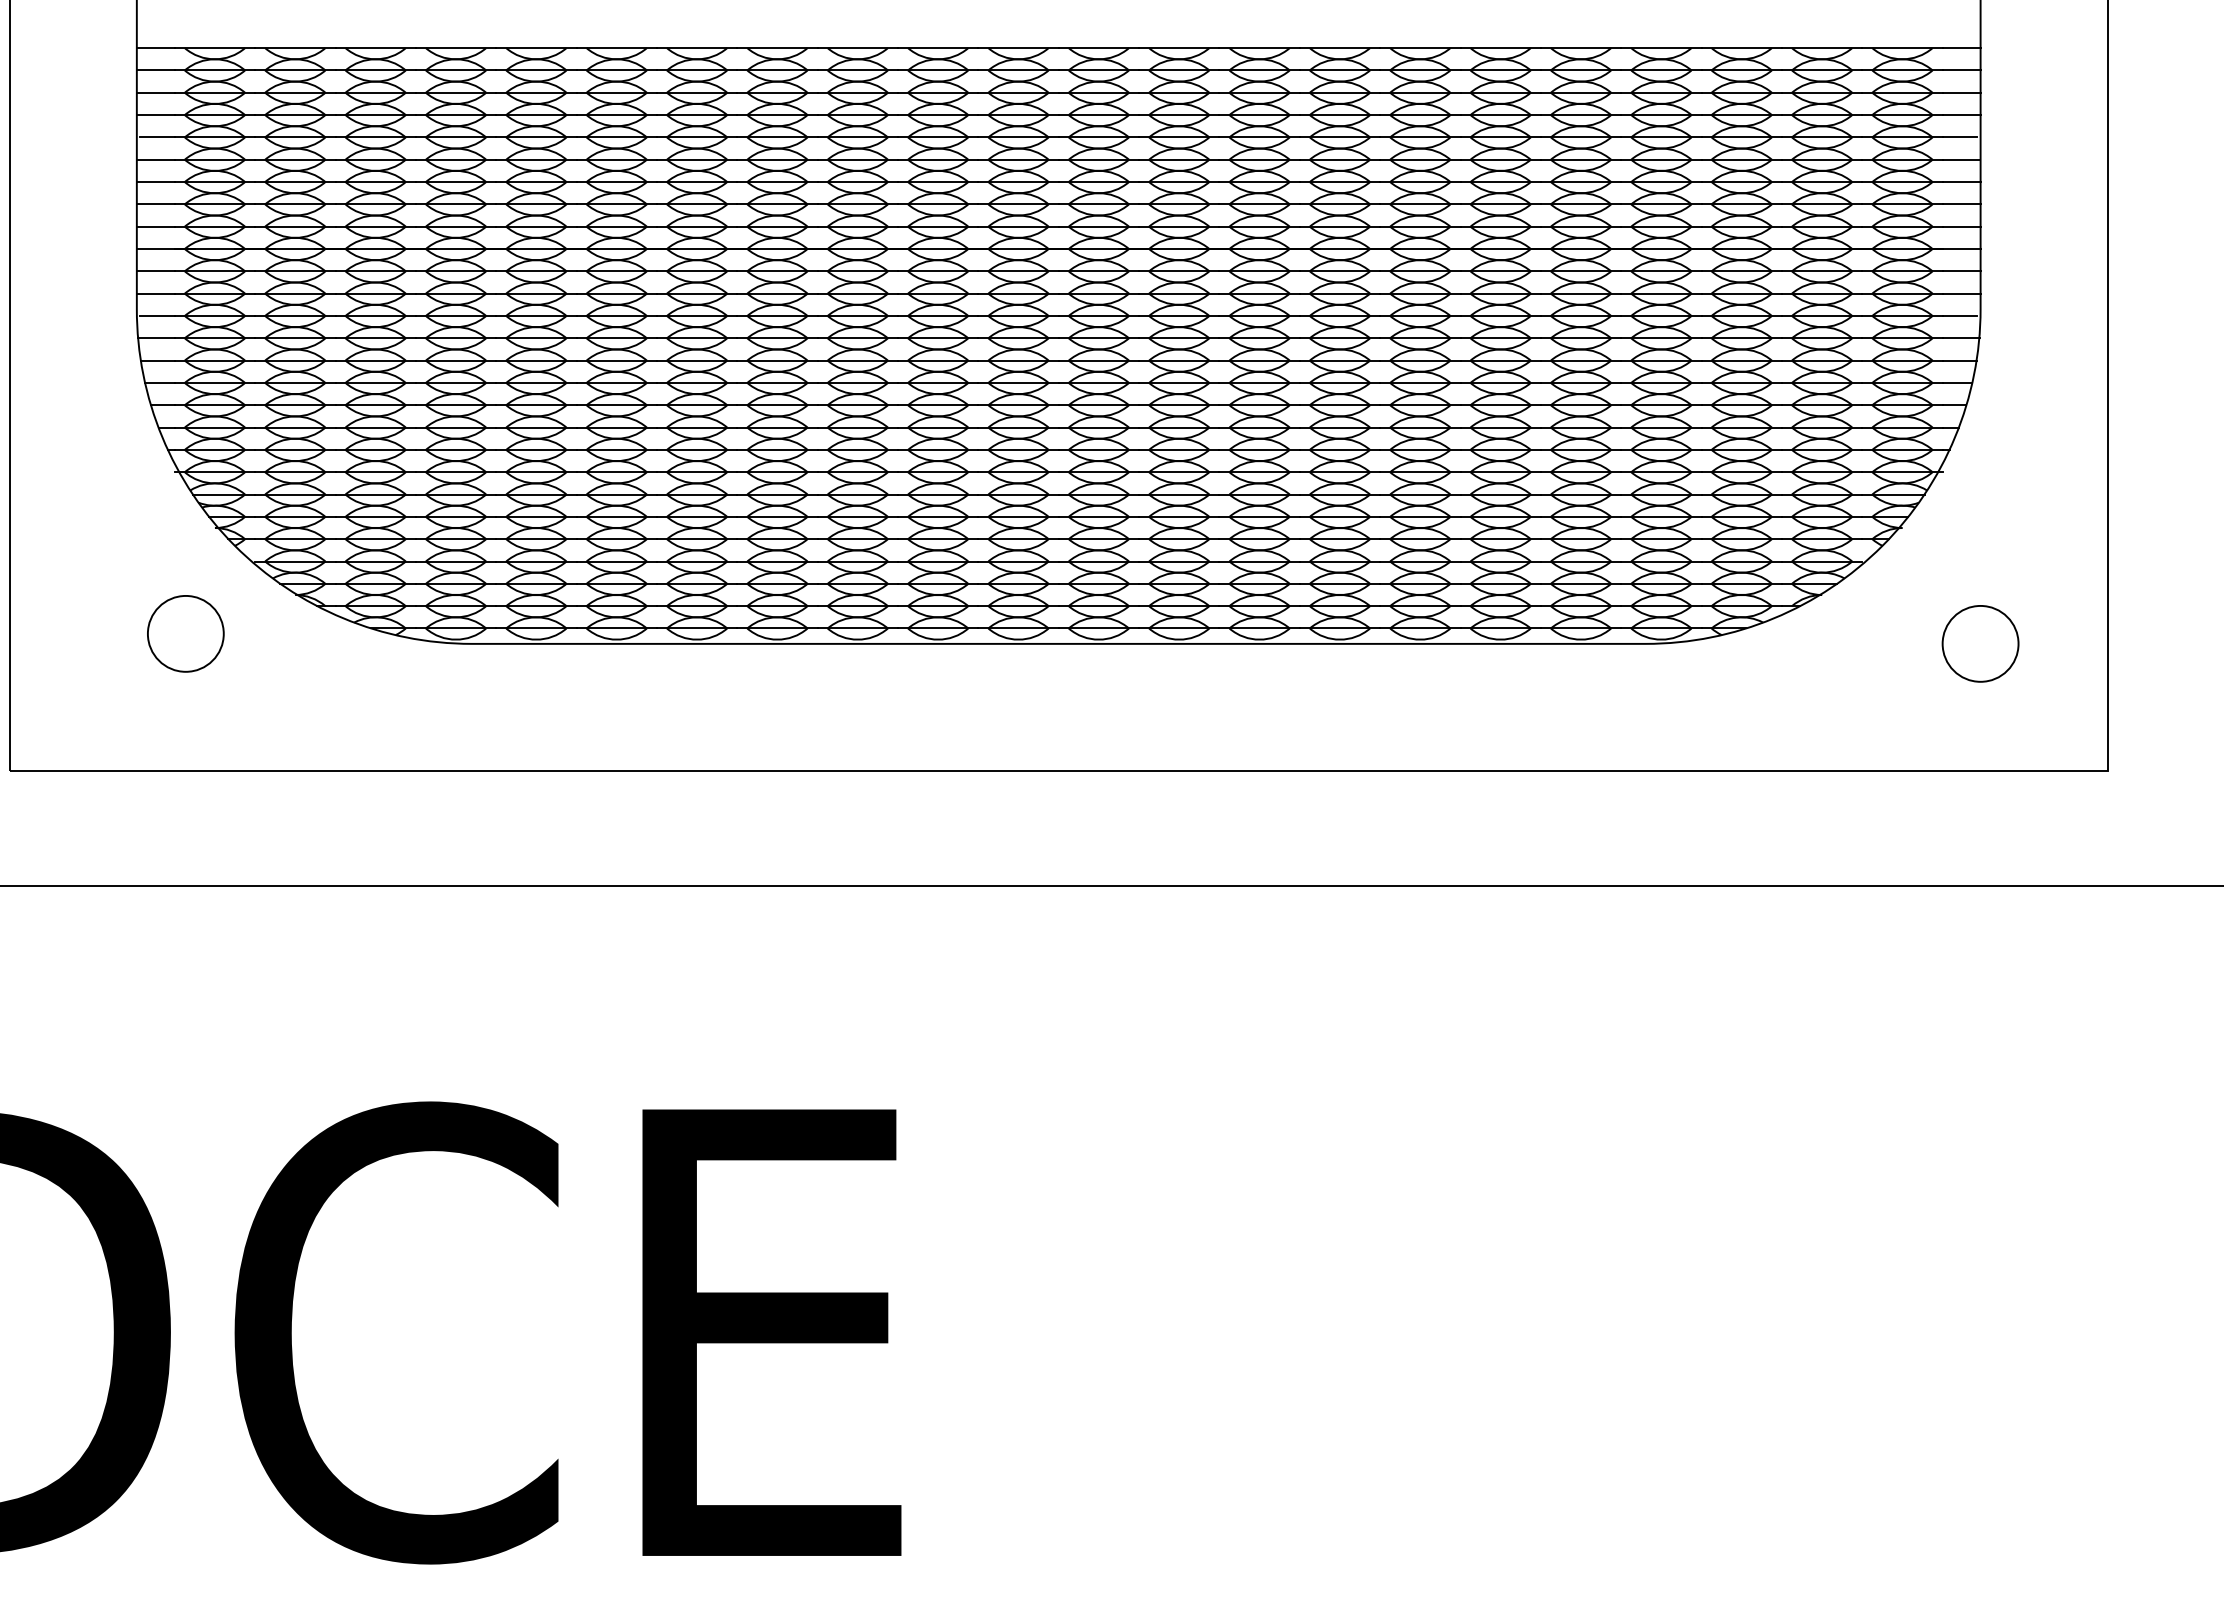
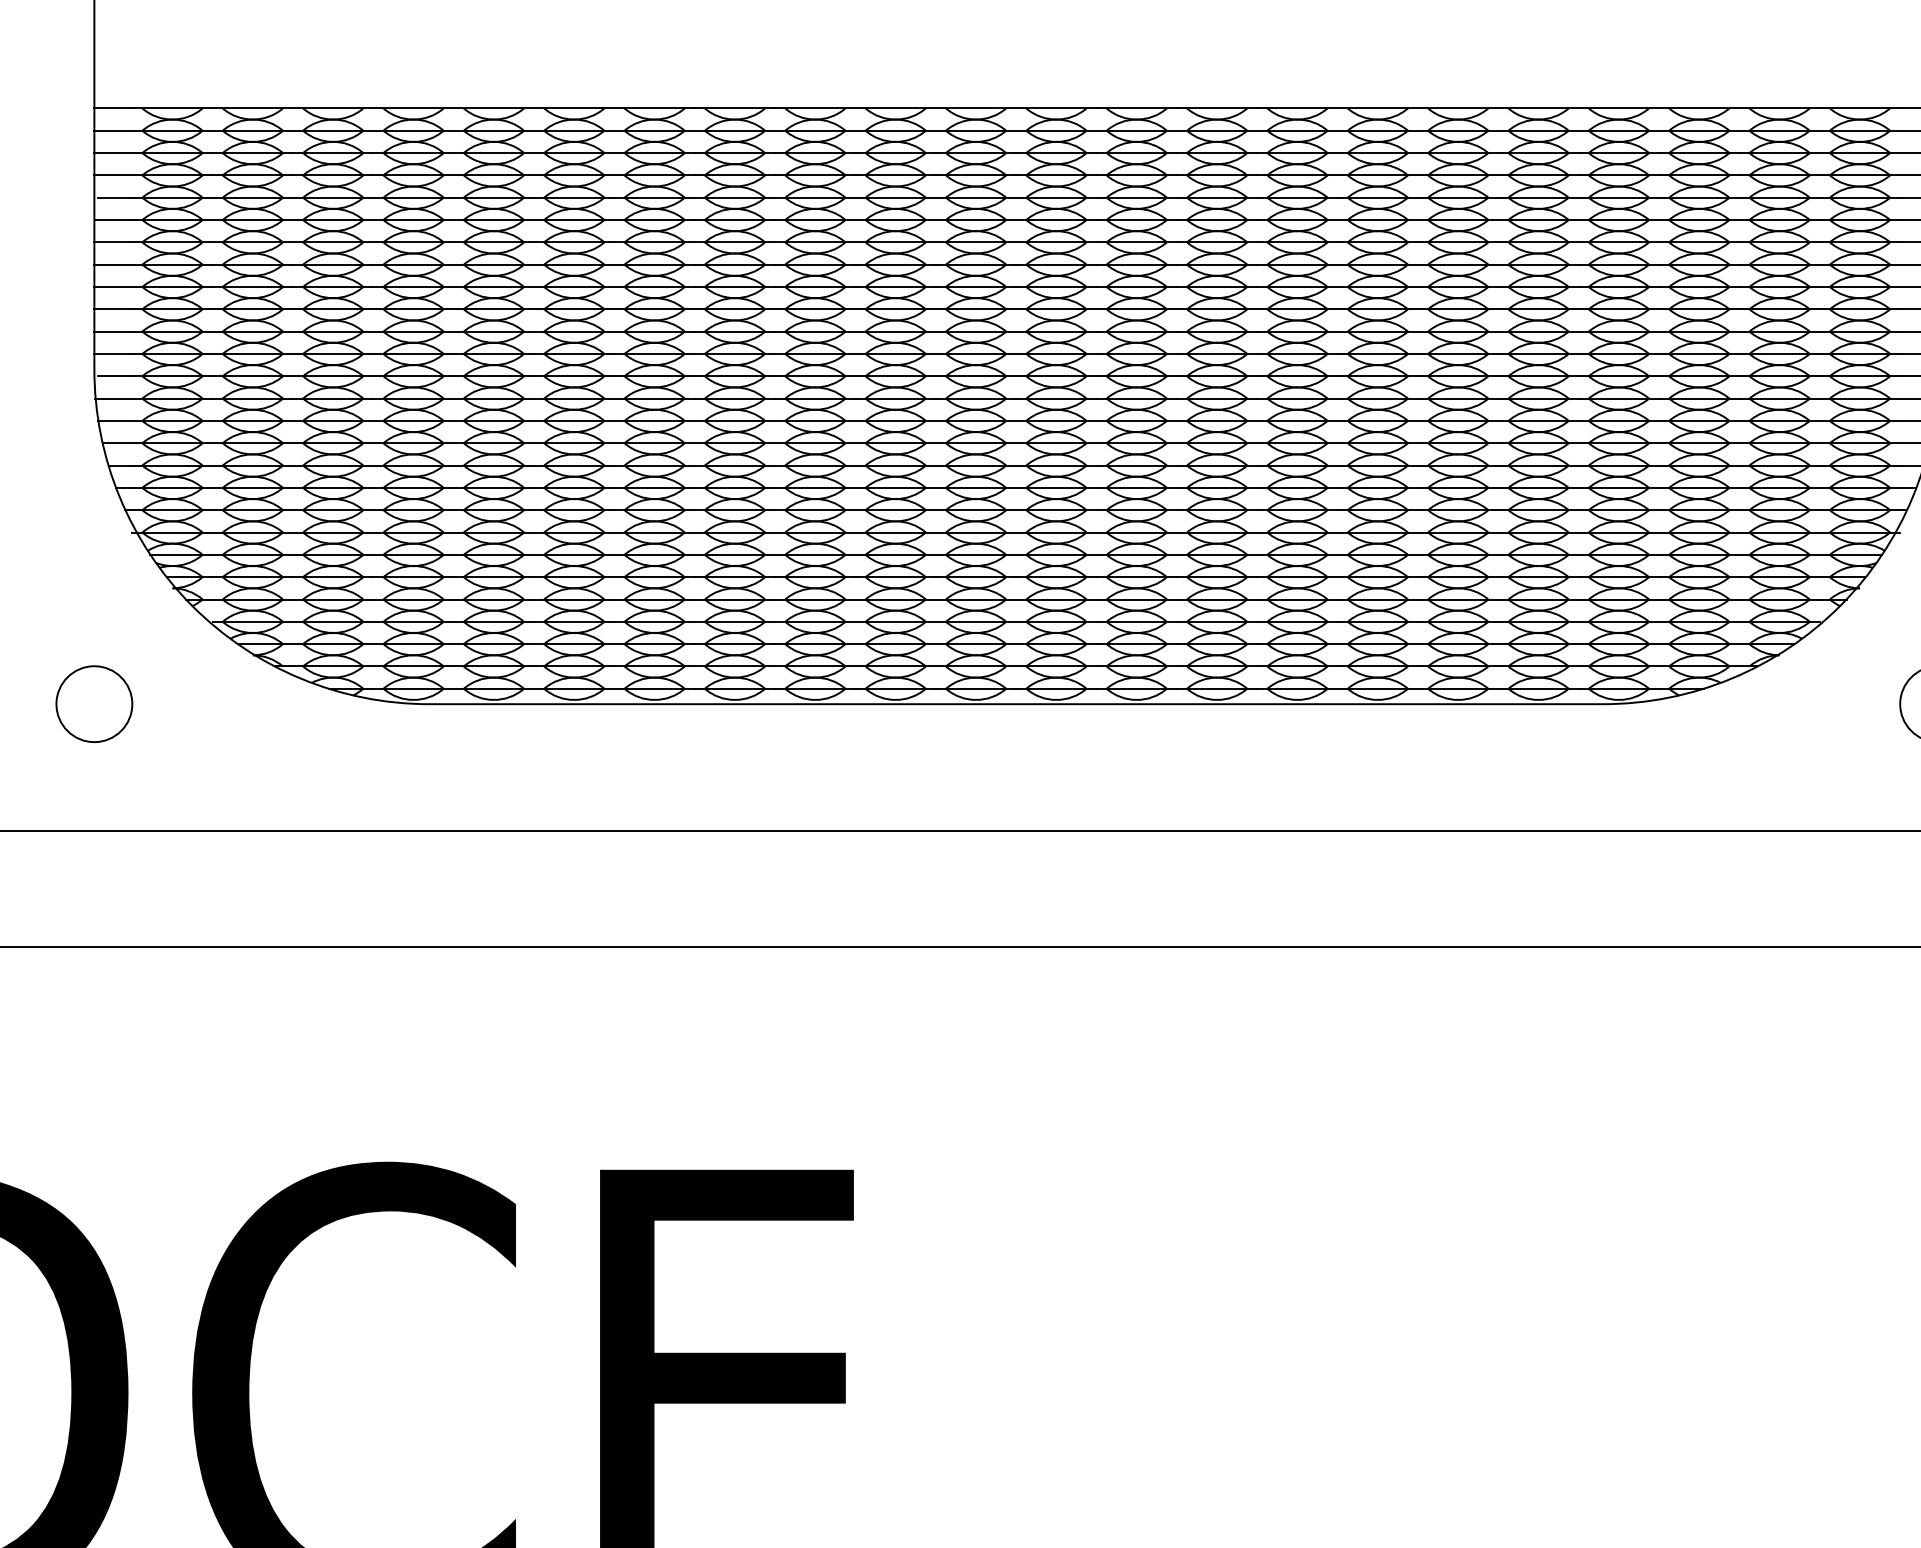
circle: (185, 633) -> (94, 703), moved

